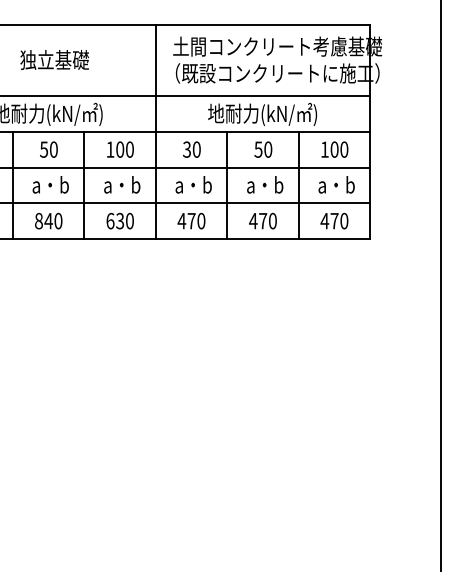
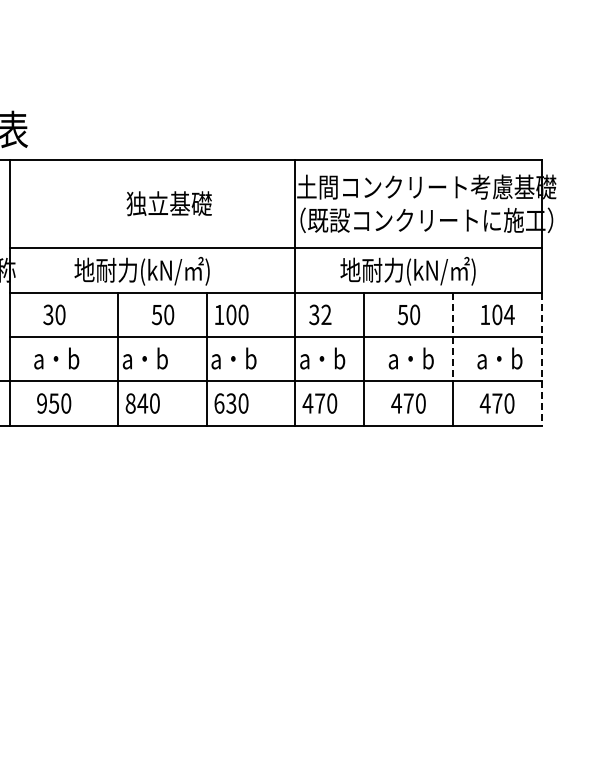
text: (54, 59) -> (168, 203), moved
line: (155, 131) -> (294, 292), moved
text: (49, 149) -> (163, 314), moved
text: (196, 149) -> (326, 314), 30 -> 32
text: (344, 149) -> (509, 314), 100 -> 104
line: (299, 167) -> (453, 337), solid -> dashed
line: (12, 184) -> (117, 358), moved
line: (84, 184) -> (207, 358), moved
line: (370, 185) -> (541, 359), solid -> dashed

